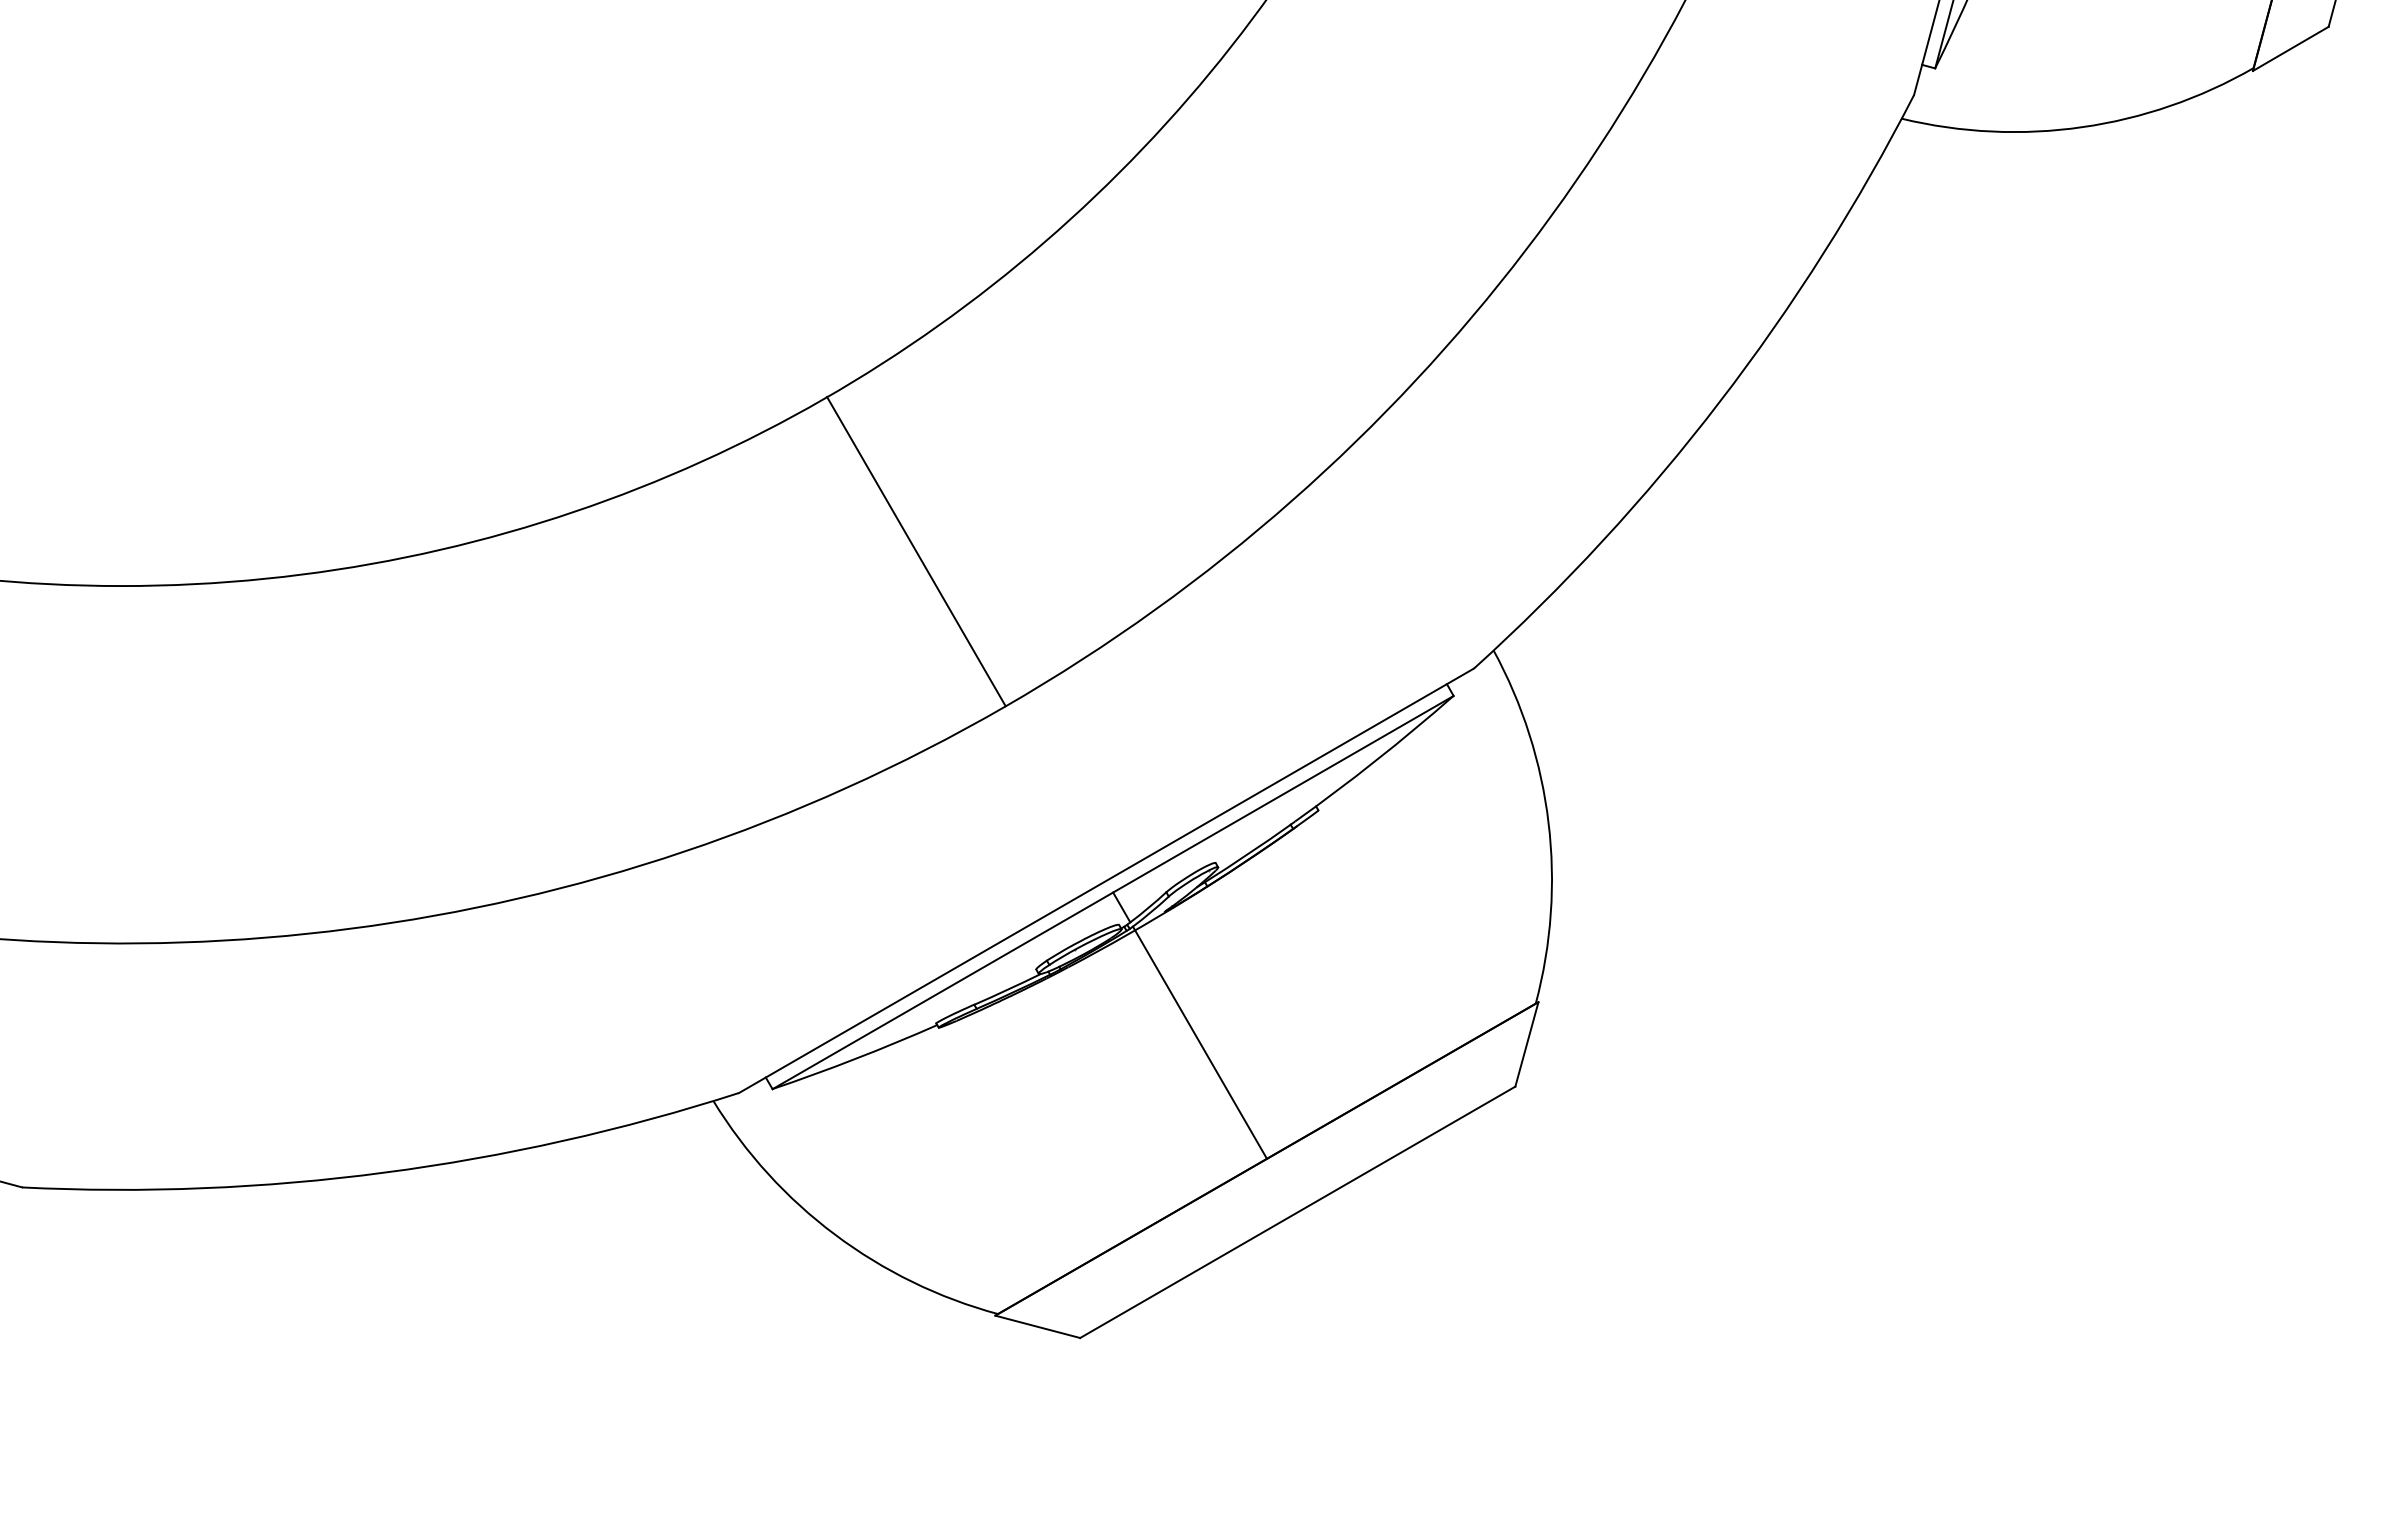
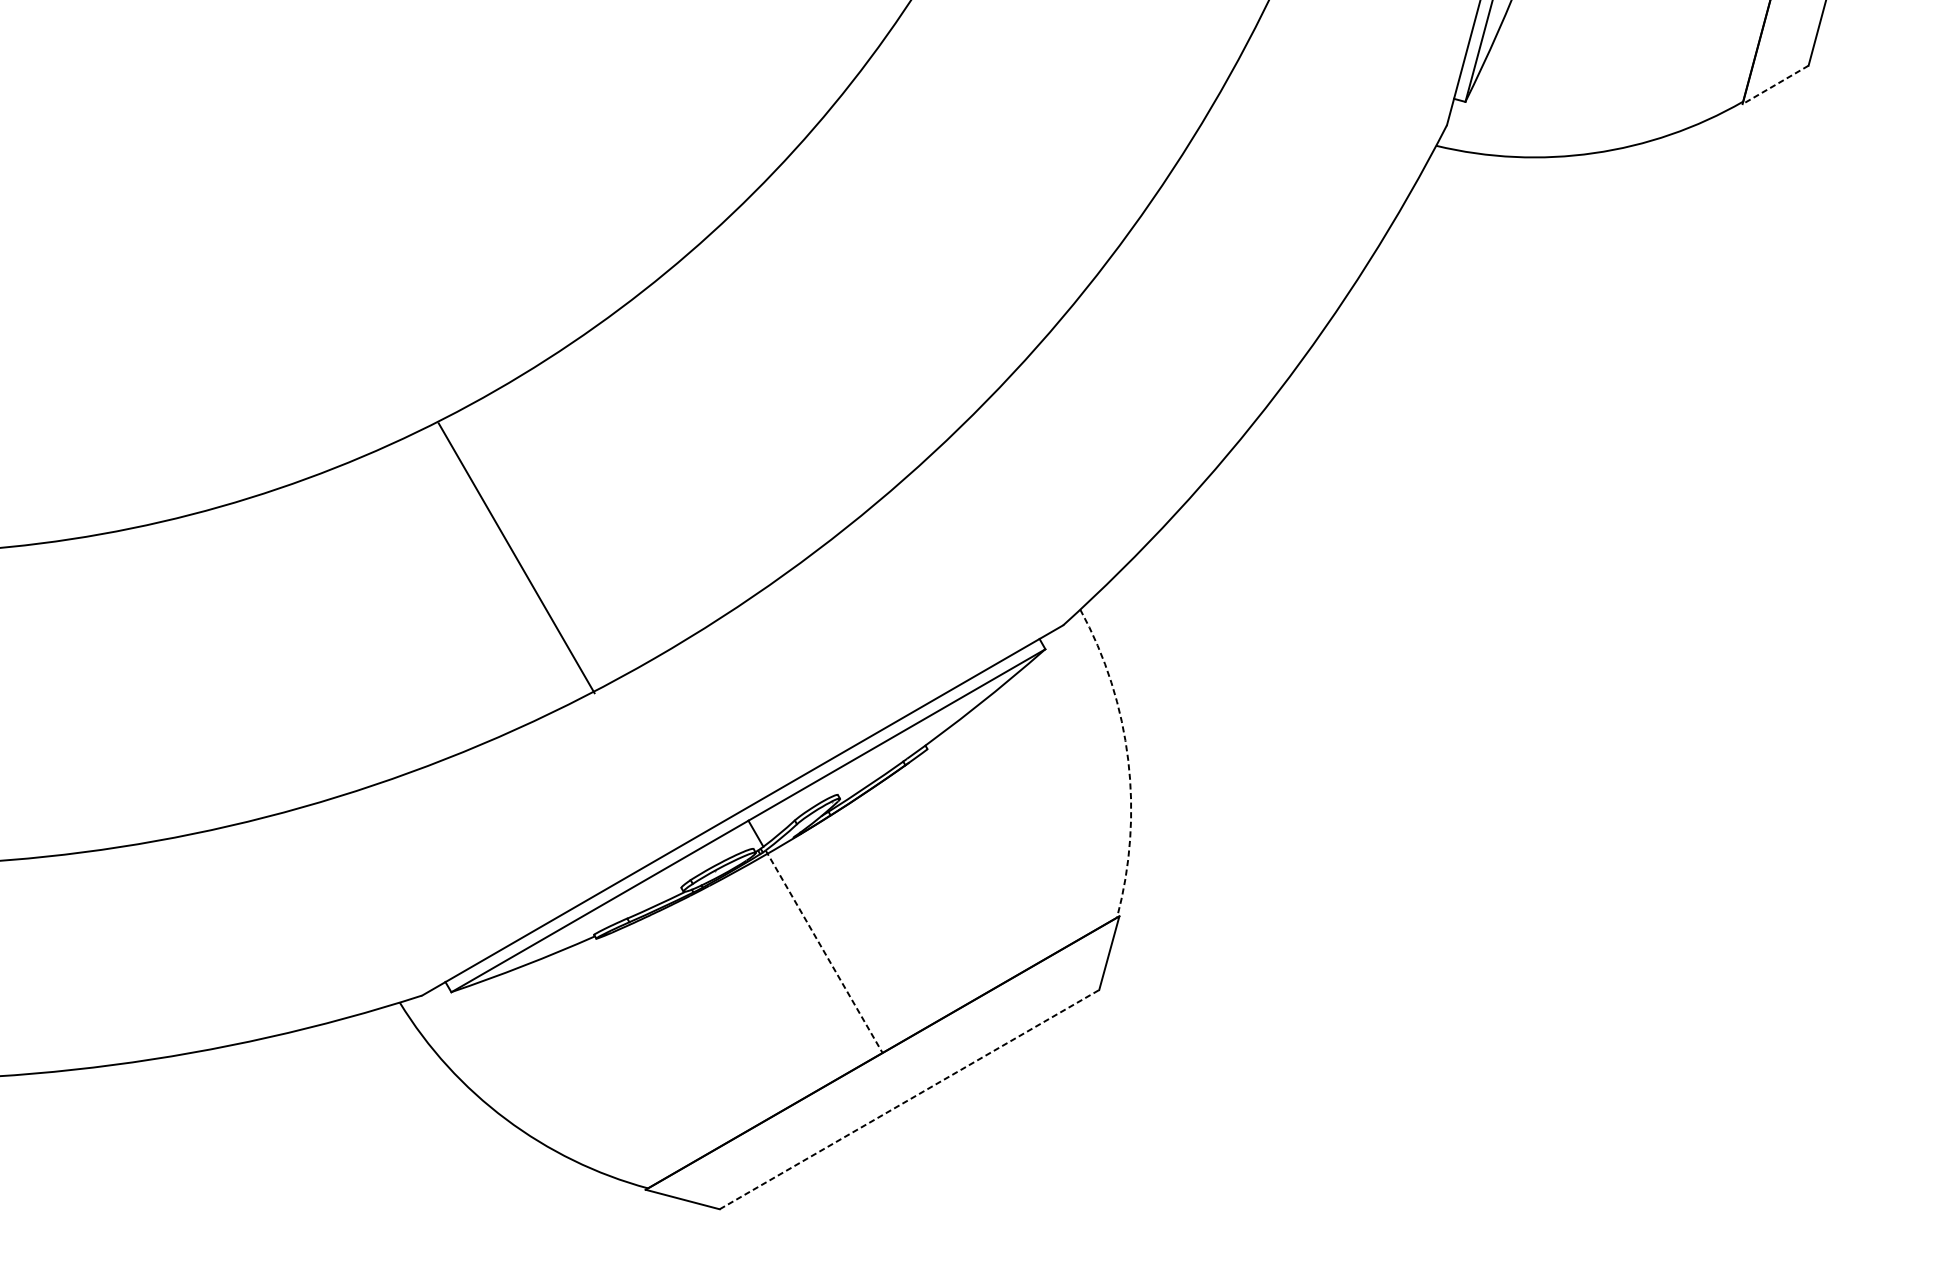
line: (2290, 48) -> (1775, 84), solid -> dashed
line: (916, 551) -> (516, 558), moved
arc: (1548, 822) -> (1128, 759), solid -> dashed
line: (1200, 1043) -> (824, 952), solid -> dashed
line: (1298, 1212) -> (910, 1099), solid -> dashed

